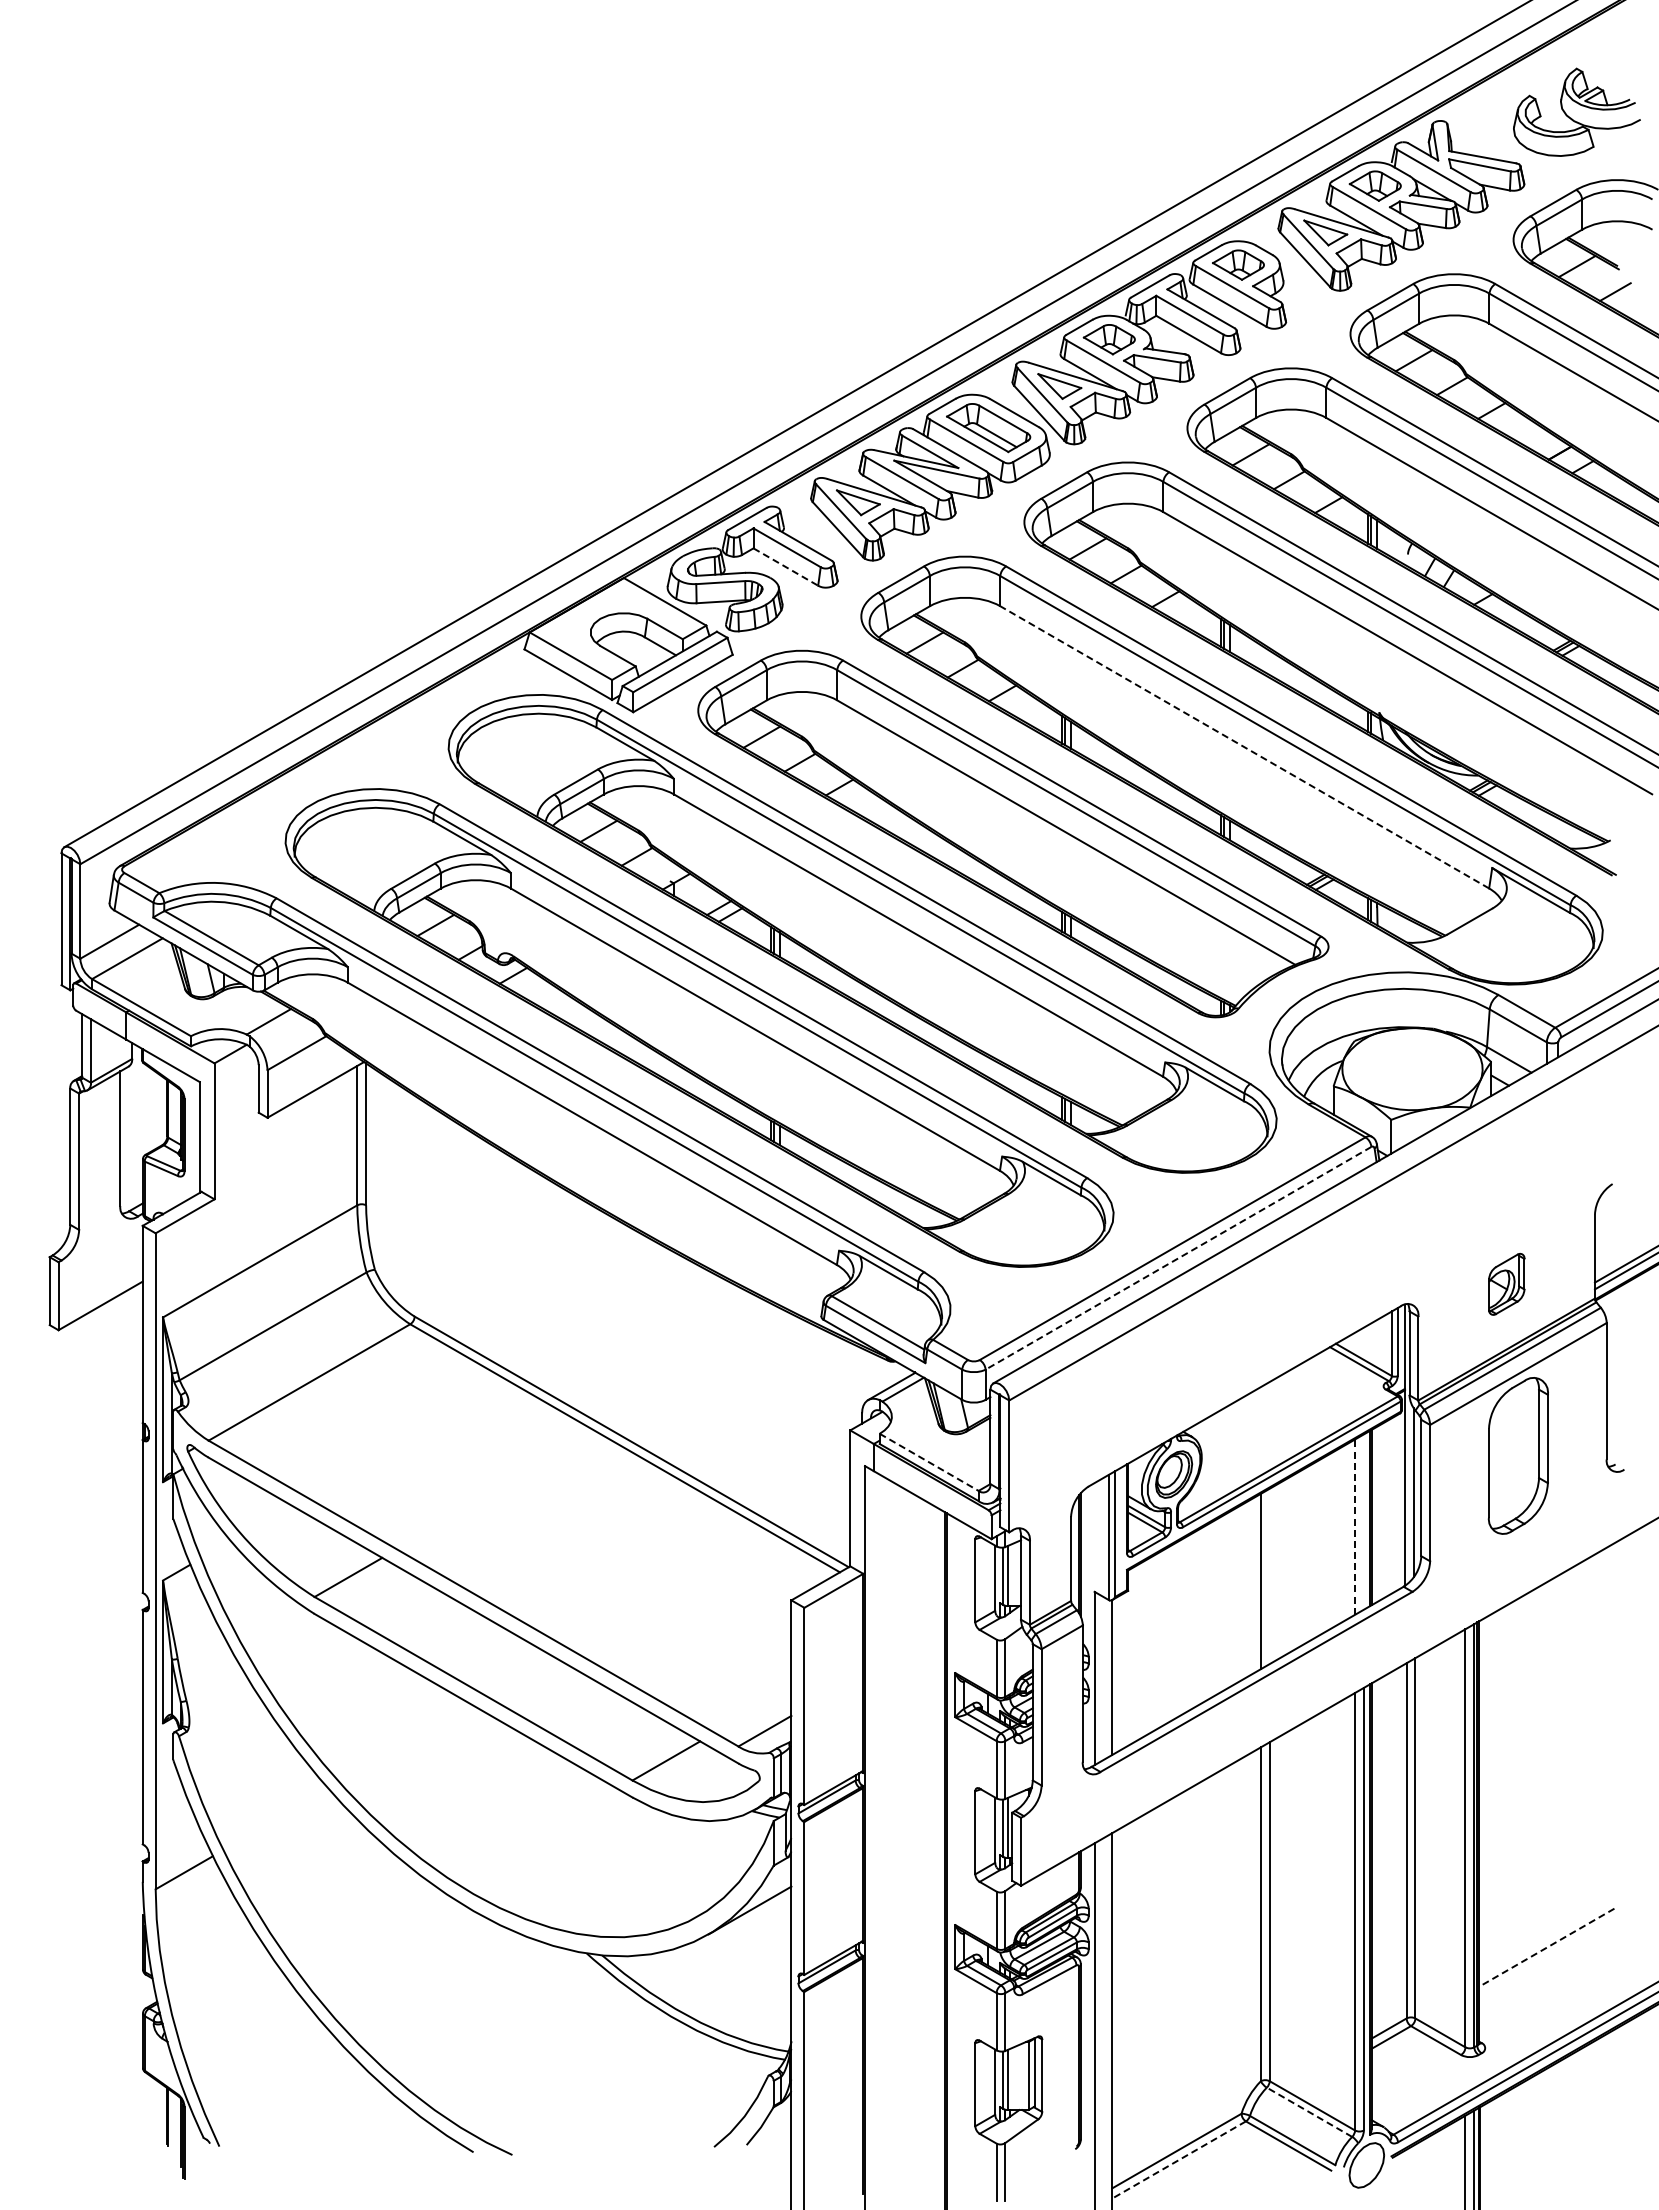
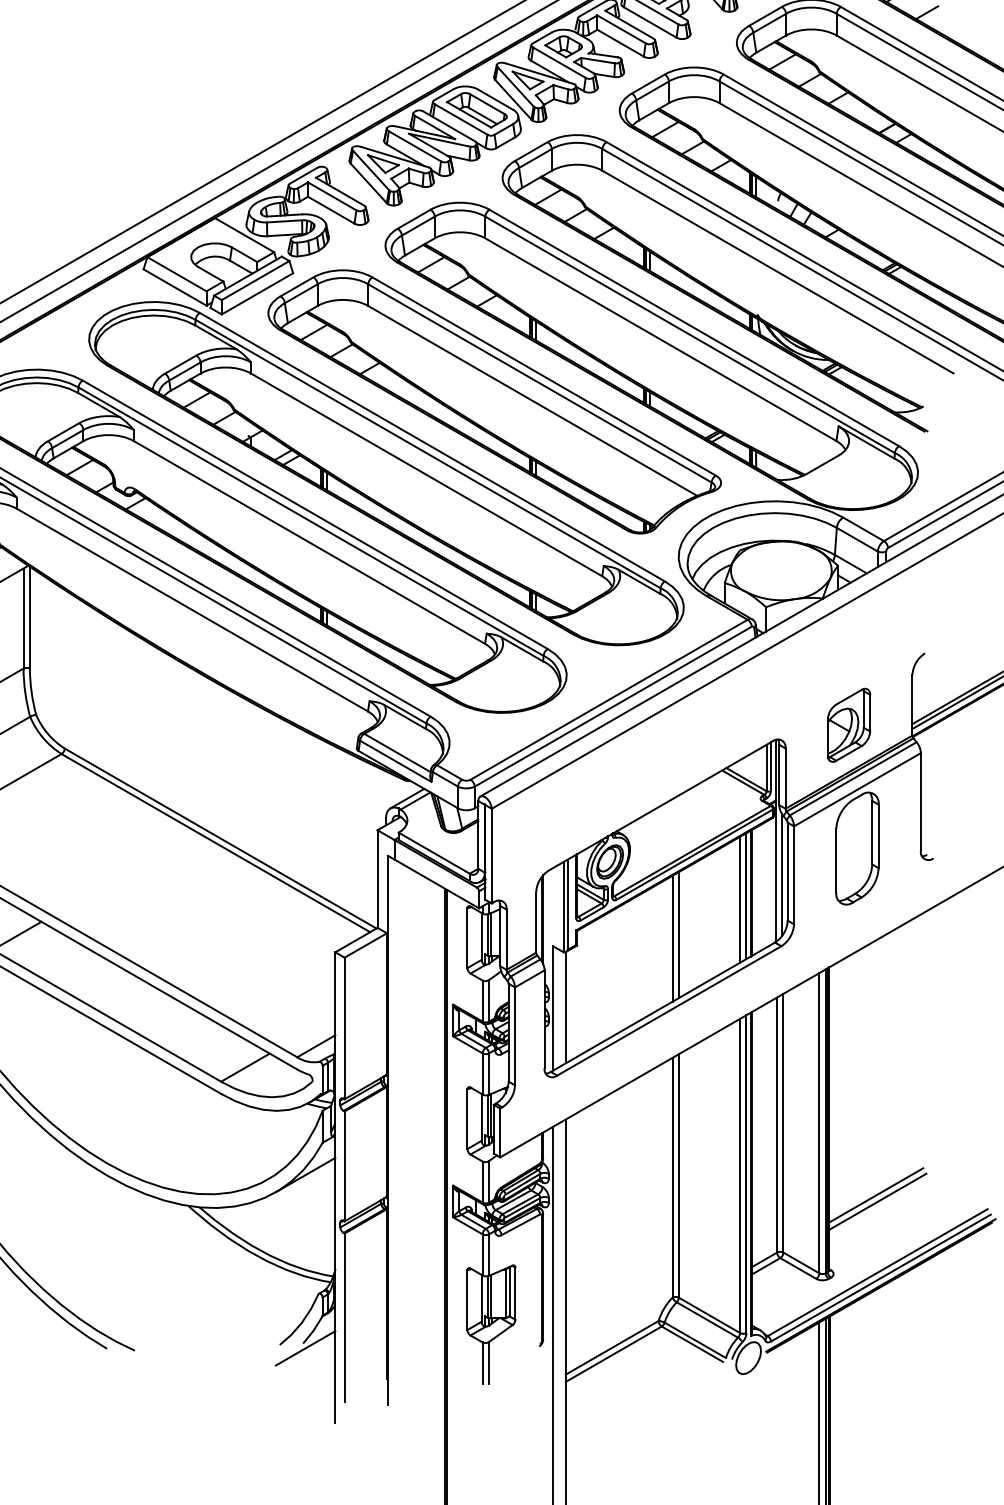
line: (786, 567) -> (331, 210), dashed -> solid
line: (1244, 747) -> (660, 339), dashed -> solid
line: (1178, 1258) -> (613, 706), dashed -> solid
part: (1506, 1284) -> (848, 725), size x1.67
line: (929, 1462) -> (434, 853), dashed -> solid
line: (1363, 1521) -> (746, 895), added
line: (1355, 1527) -> (740, 900), dashed -> solid
line: (1269, 1576) -> (678, 935), added
line: (1544, 1938) -> (876, 1195), added
line: (1546, 1947) -> (877, 1201), dashed -> solid
line: (1309, 2112) -> (707, 1320), dashed -> solid
line: (749, 2151) -> (305, 1348), added
line: (1178, 2160) -> (613, 1354), dashed -> solid

